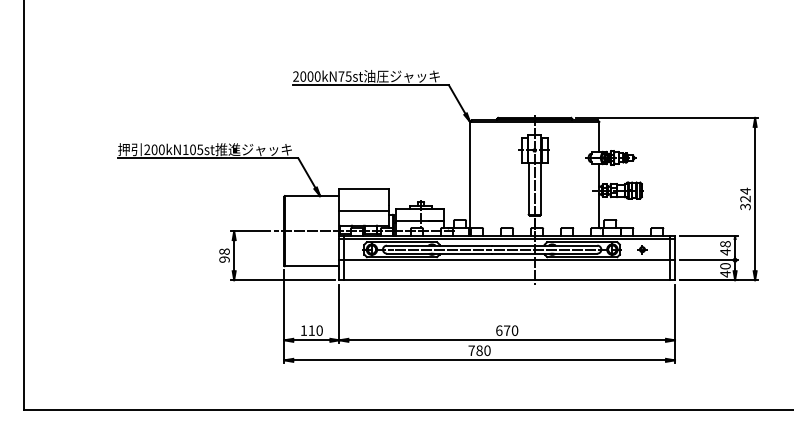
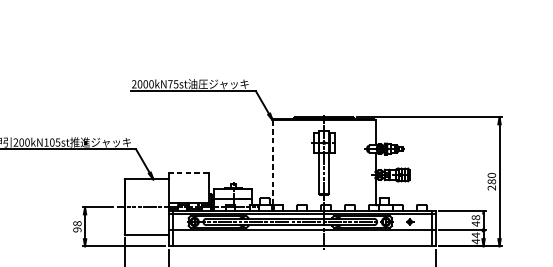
line: (470, 179) -> (273, 166), solid -> dashed
line: (363, 188) -> (187, 173), solid -> dashed
text: (745, 198) -> (491, 181), 324 -> 280
line: (364, 211) -> (188, 191), removed
text: (725, 265) -> (475, 234), 40 -> 44

